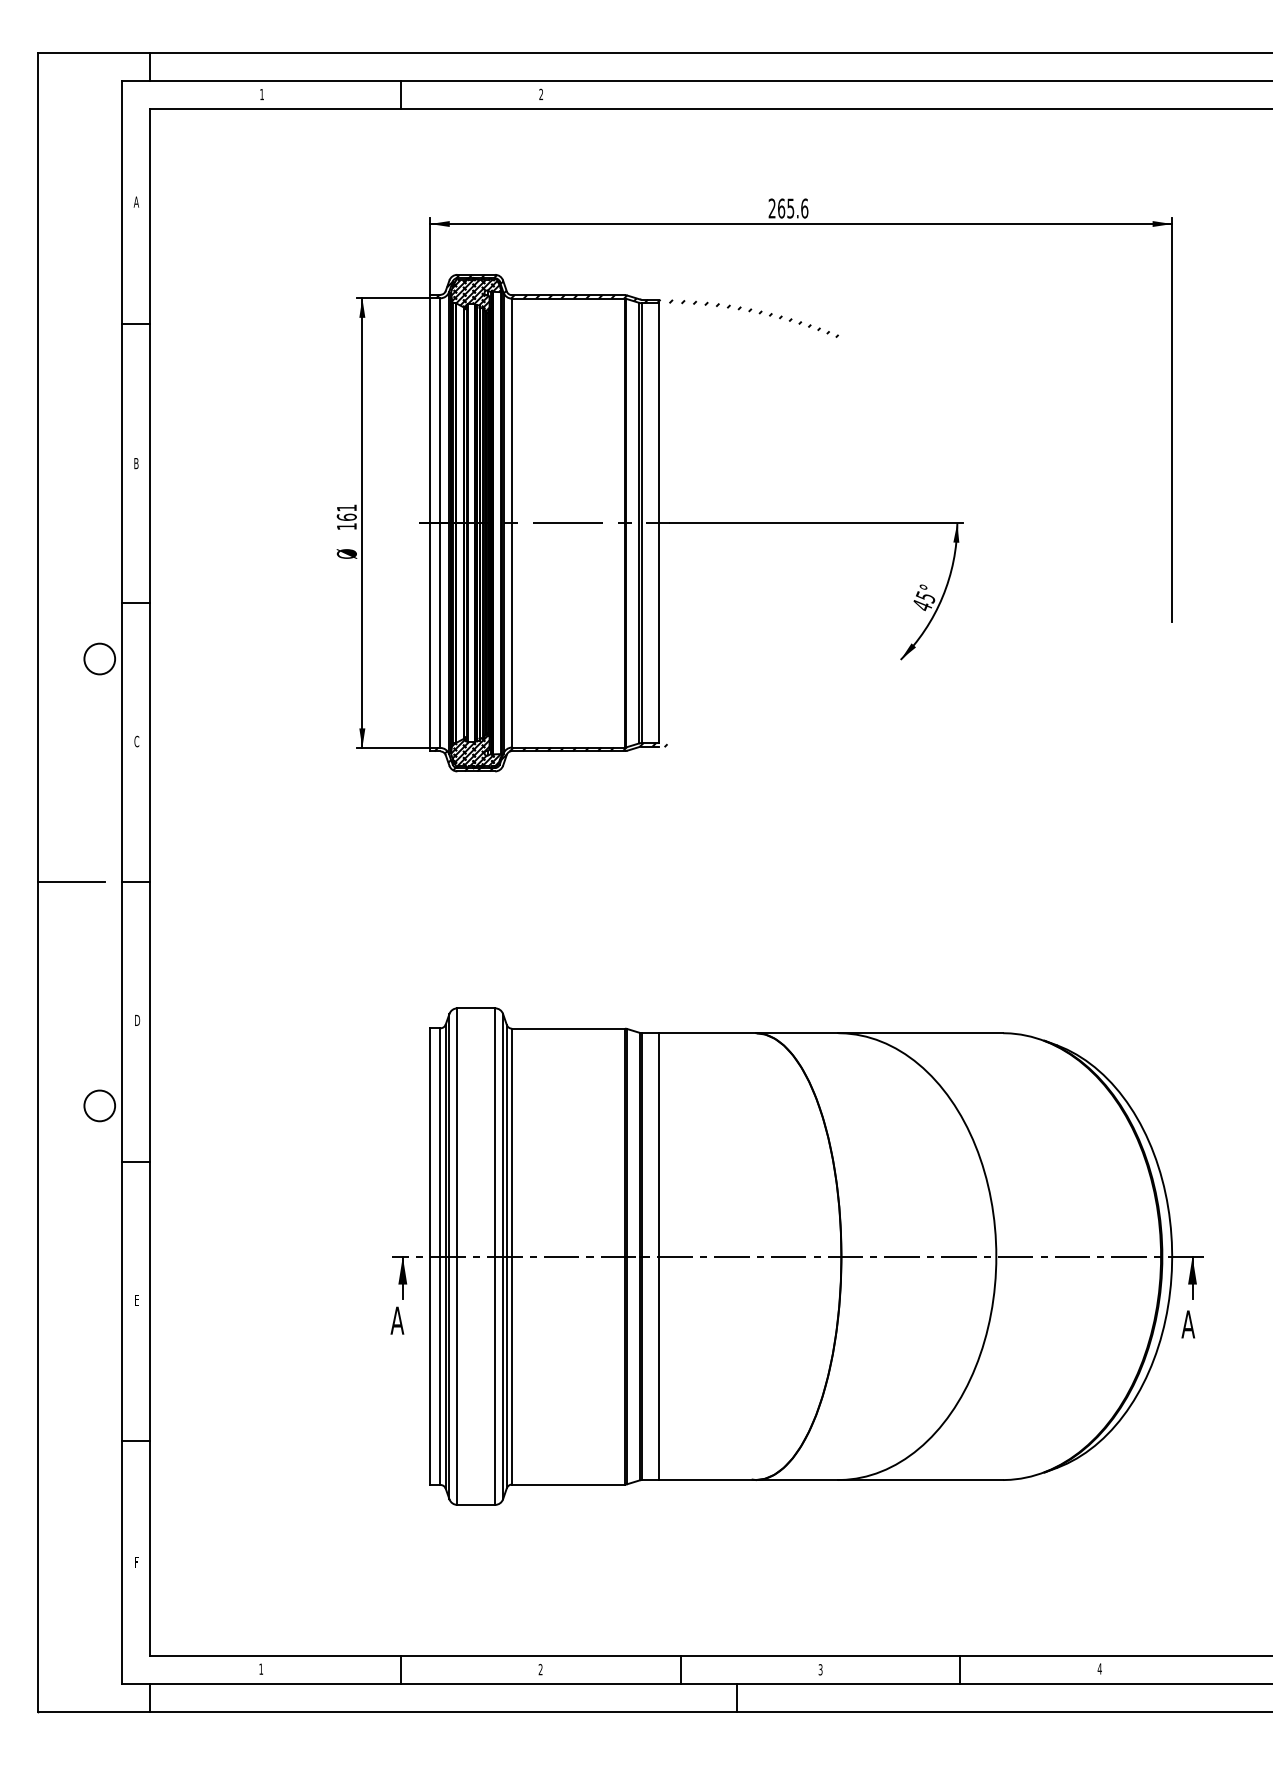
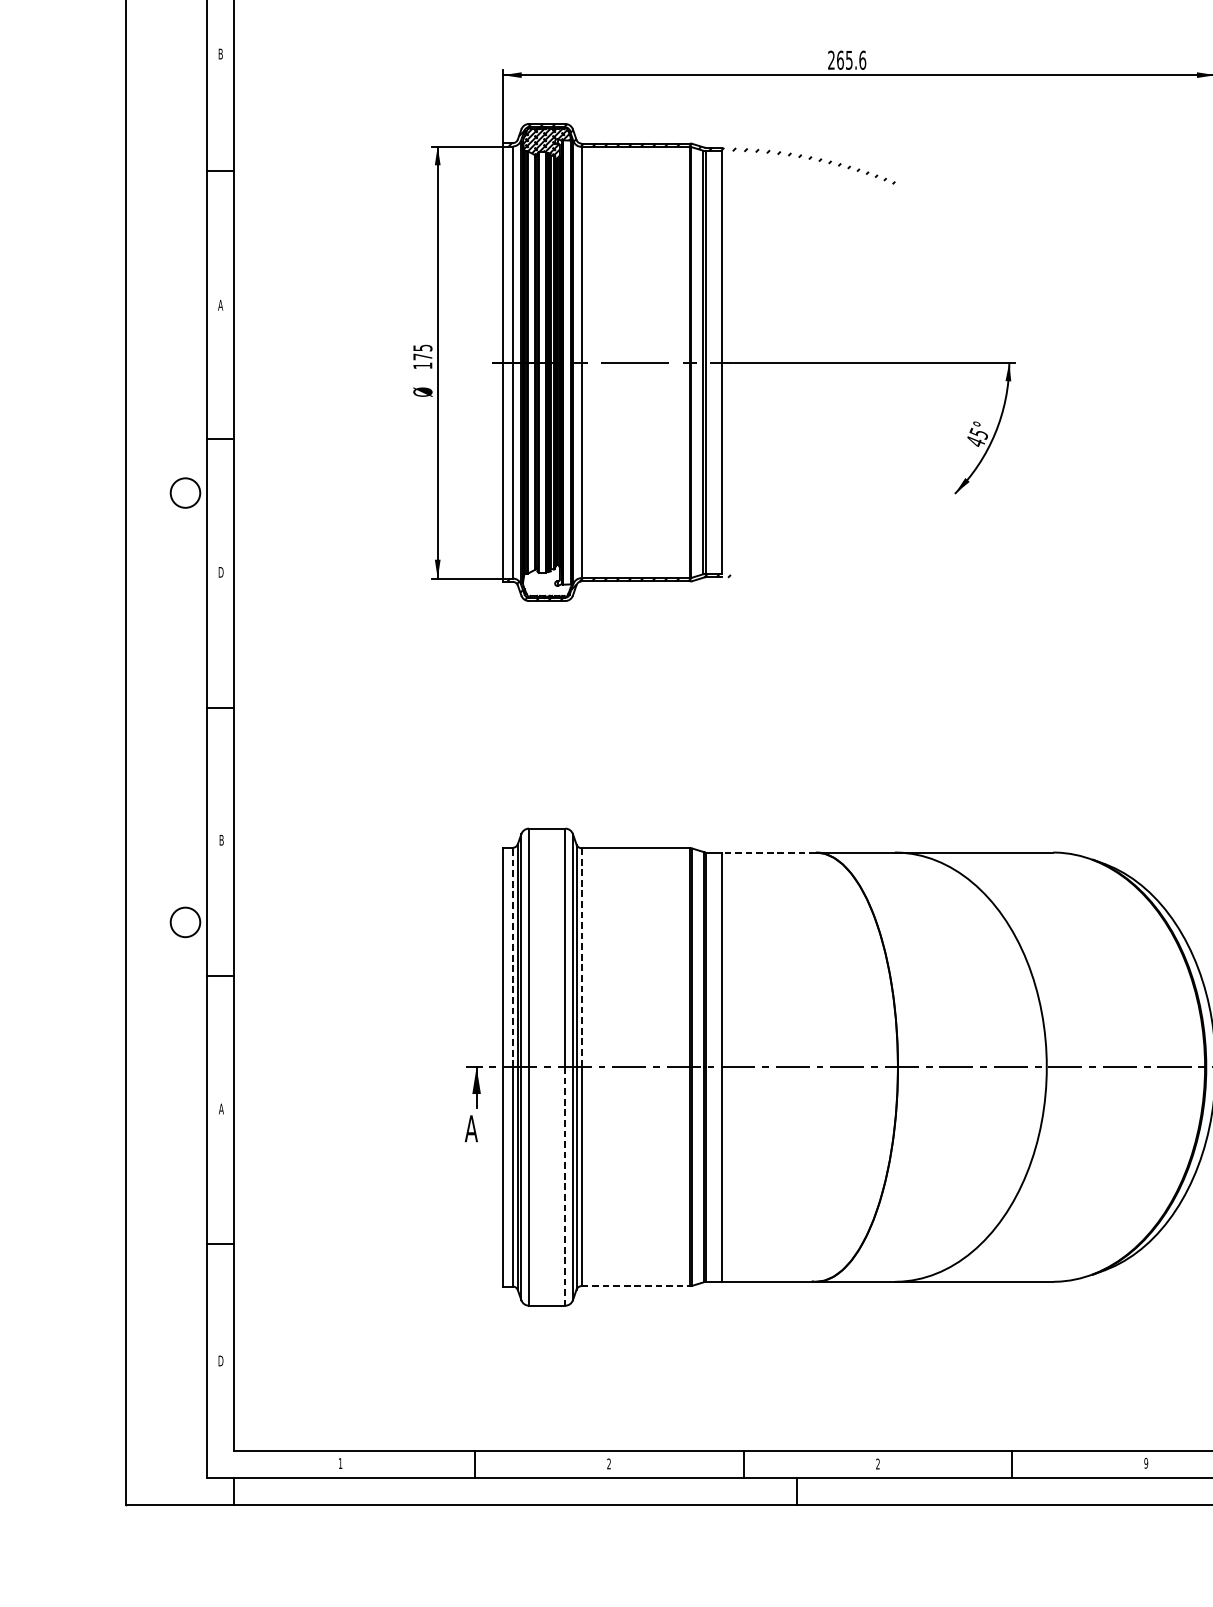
text: (136, 201) -> (220, 53), A -> B
text: (135, 463) -> (219, 305), B -> A
text: (346, 512) -> (422, 352), 161 -> 175
text: (136, 741) -> (220, 572), C -> D
hatch: (475, 751) -> (546, 581), removed
line: (71, 882) -> (158, 707), removed
text: (137, 1020) -> (221, 840), D -> B
line: (707, 1033) -> (769, 852), solid -> dashed
line: (440, 1141) -> (512, 956), solid -> dashed
line: (512, 1142) -> (581, 957), solid -> dashed
text: (136, 1299) -> (220, 1108), E -> A
line: (495, 1381) -> (565, 1187), solid -> dashed
line: (569, 1484) -> (636, 1286), solid -> dashed
text: (136, 1562) -> (220, 1361), F -> D
text: (1099, 1668) -> (1145, 1462), 4 -> 9
text: (820, 1669) -> (877, 1463), 3 -> 2

